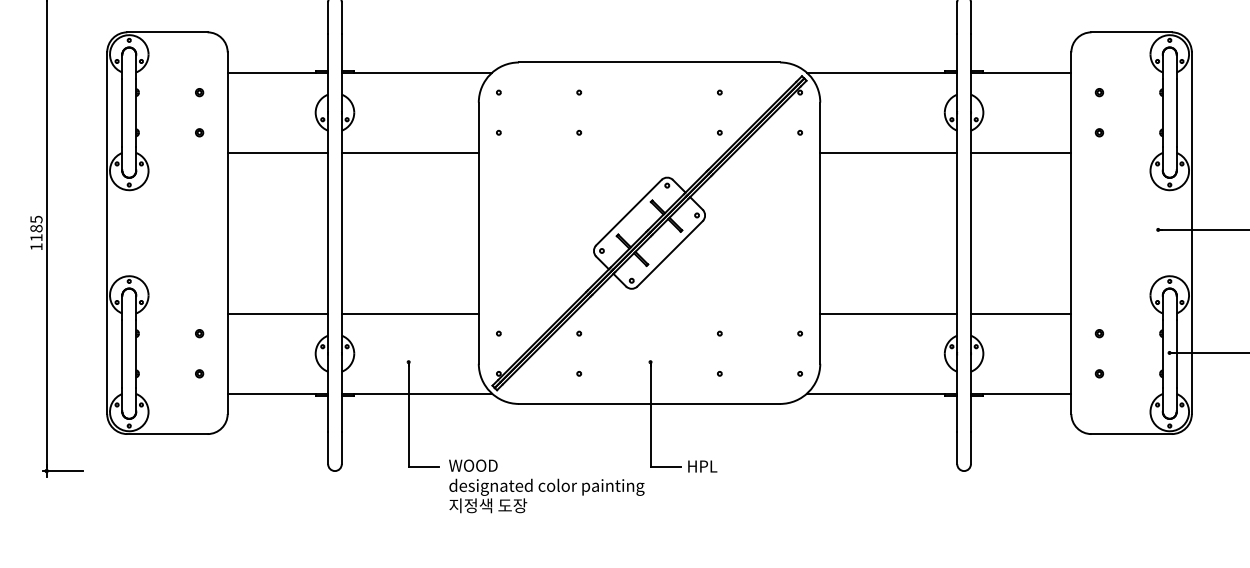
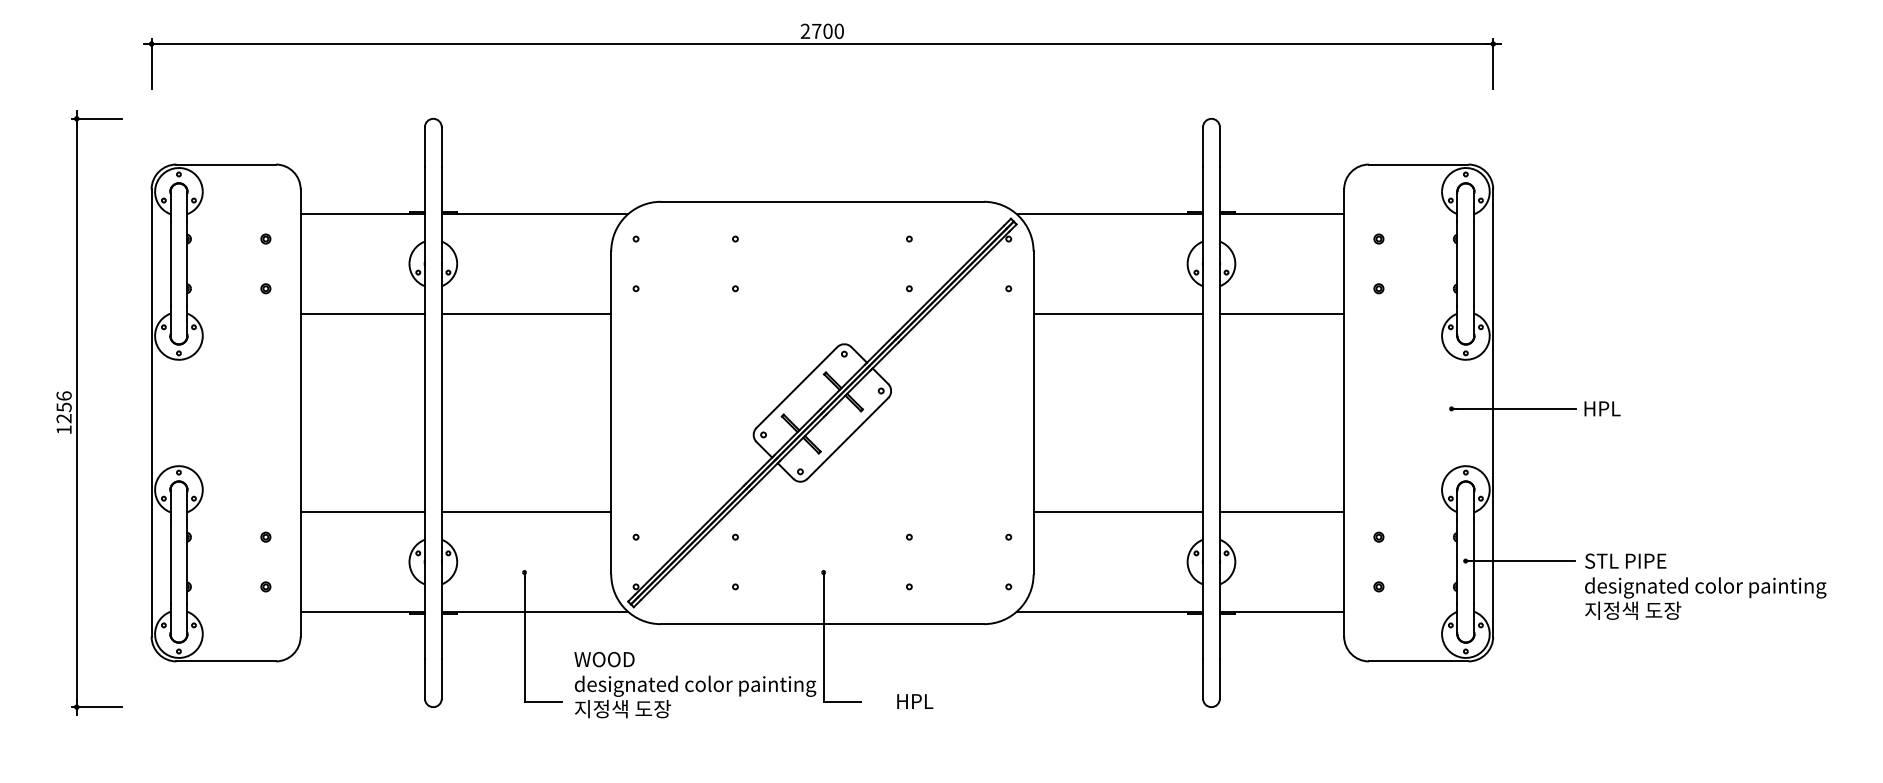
text: (35, 228) -> (63, 407), 1185 -> 1256
text: (702, 466) -> (915, 701), moved
text: (546, 486) -> (695, 685), moved

